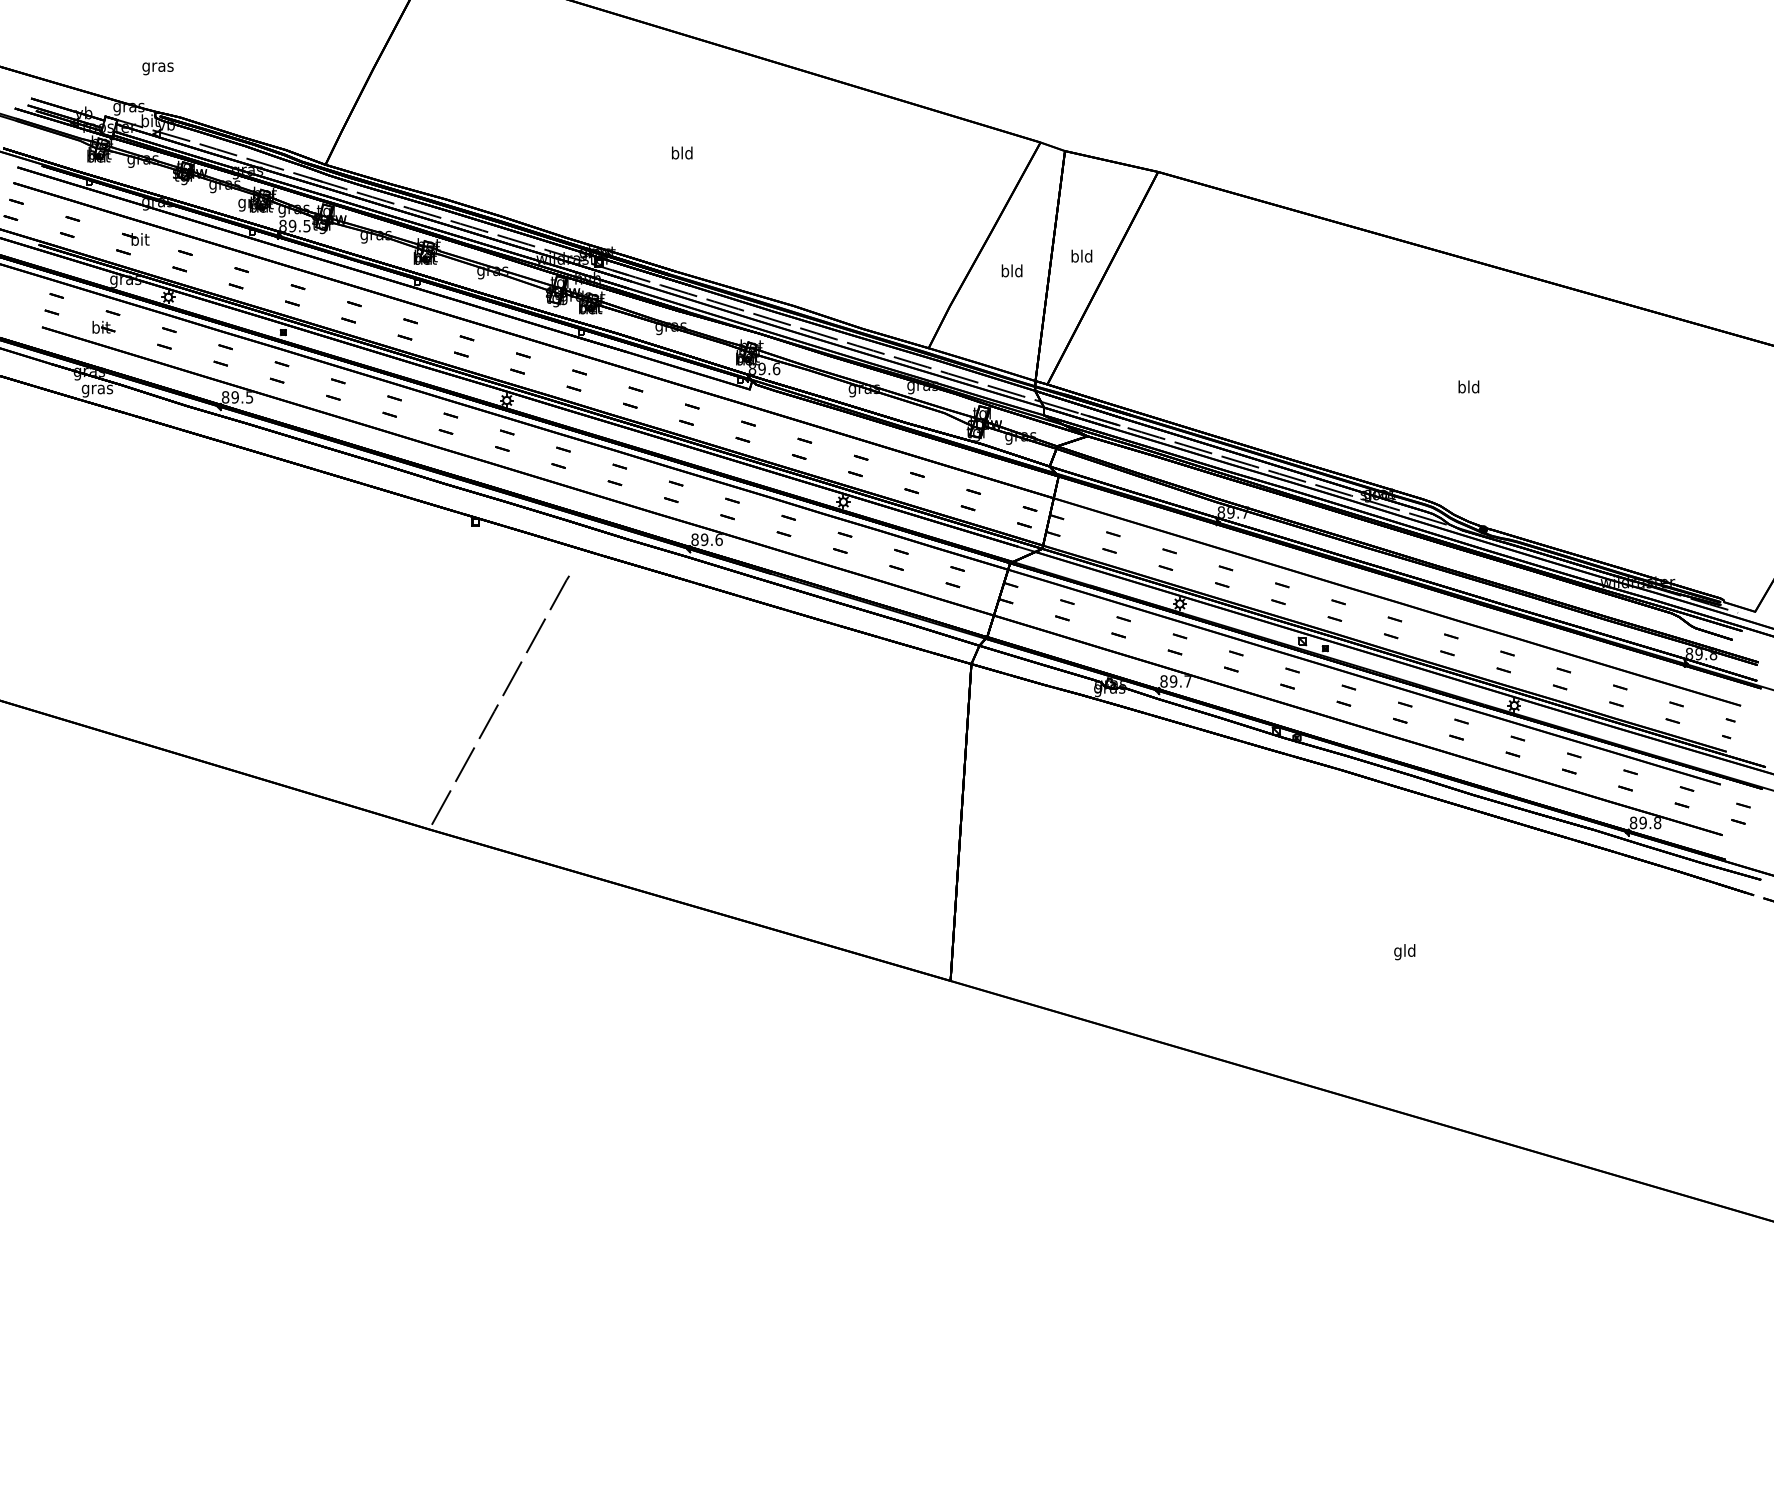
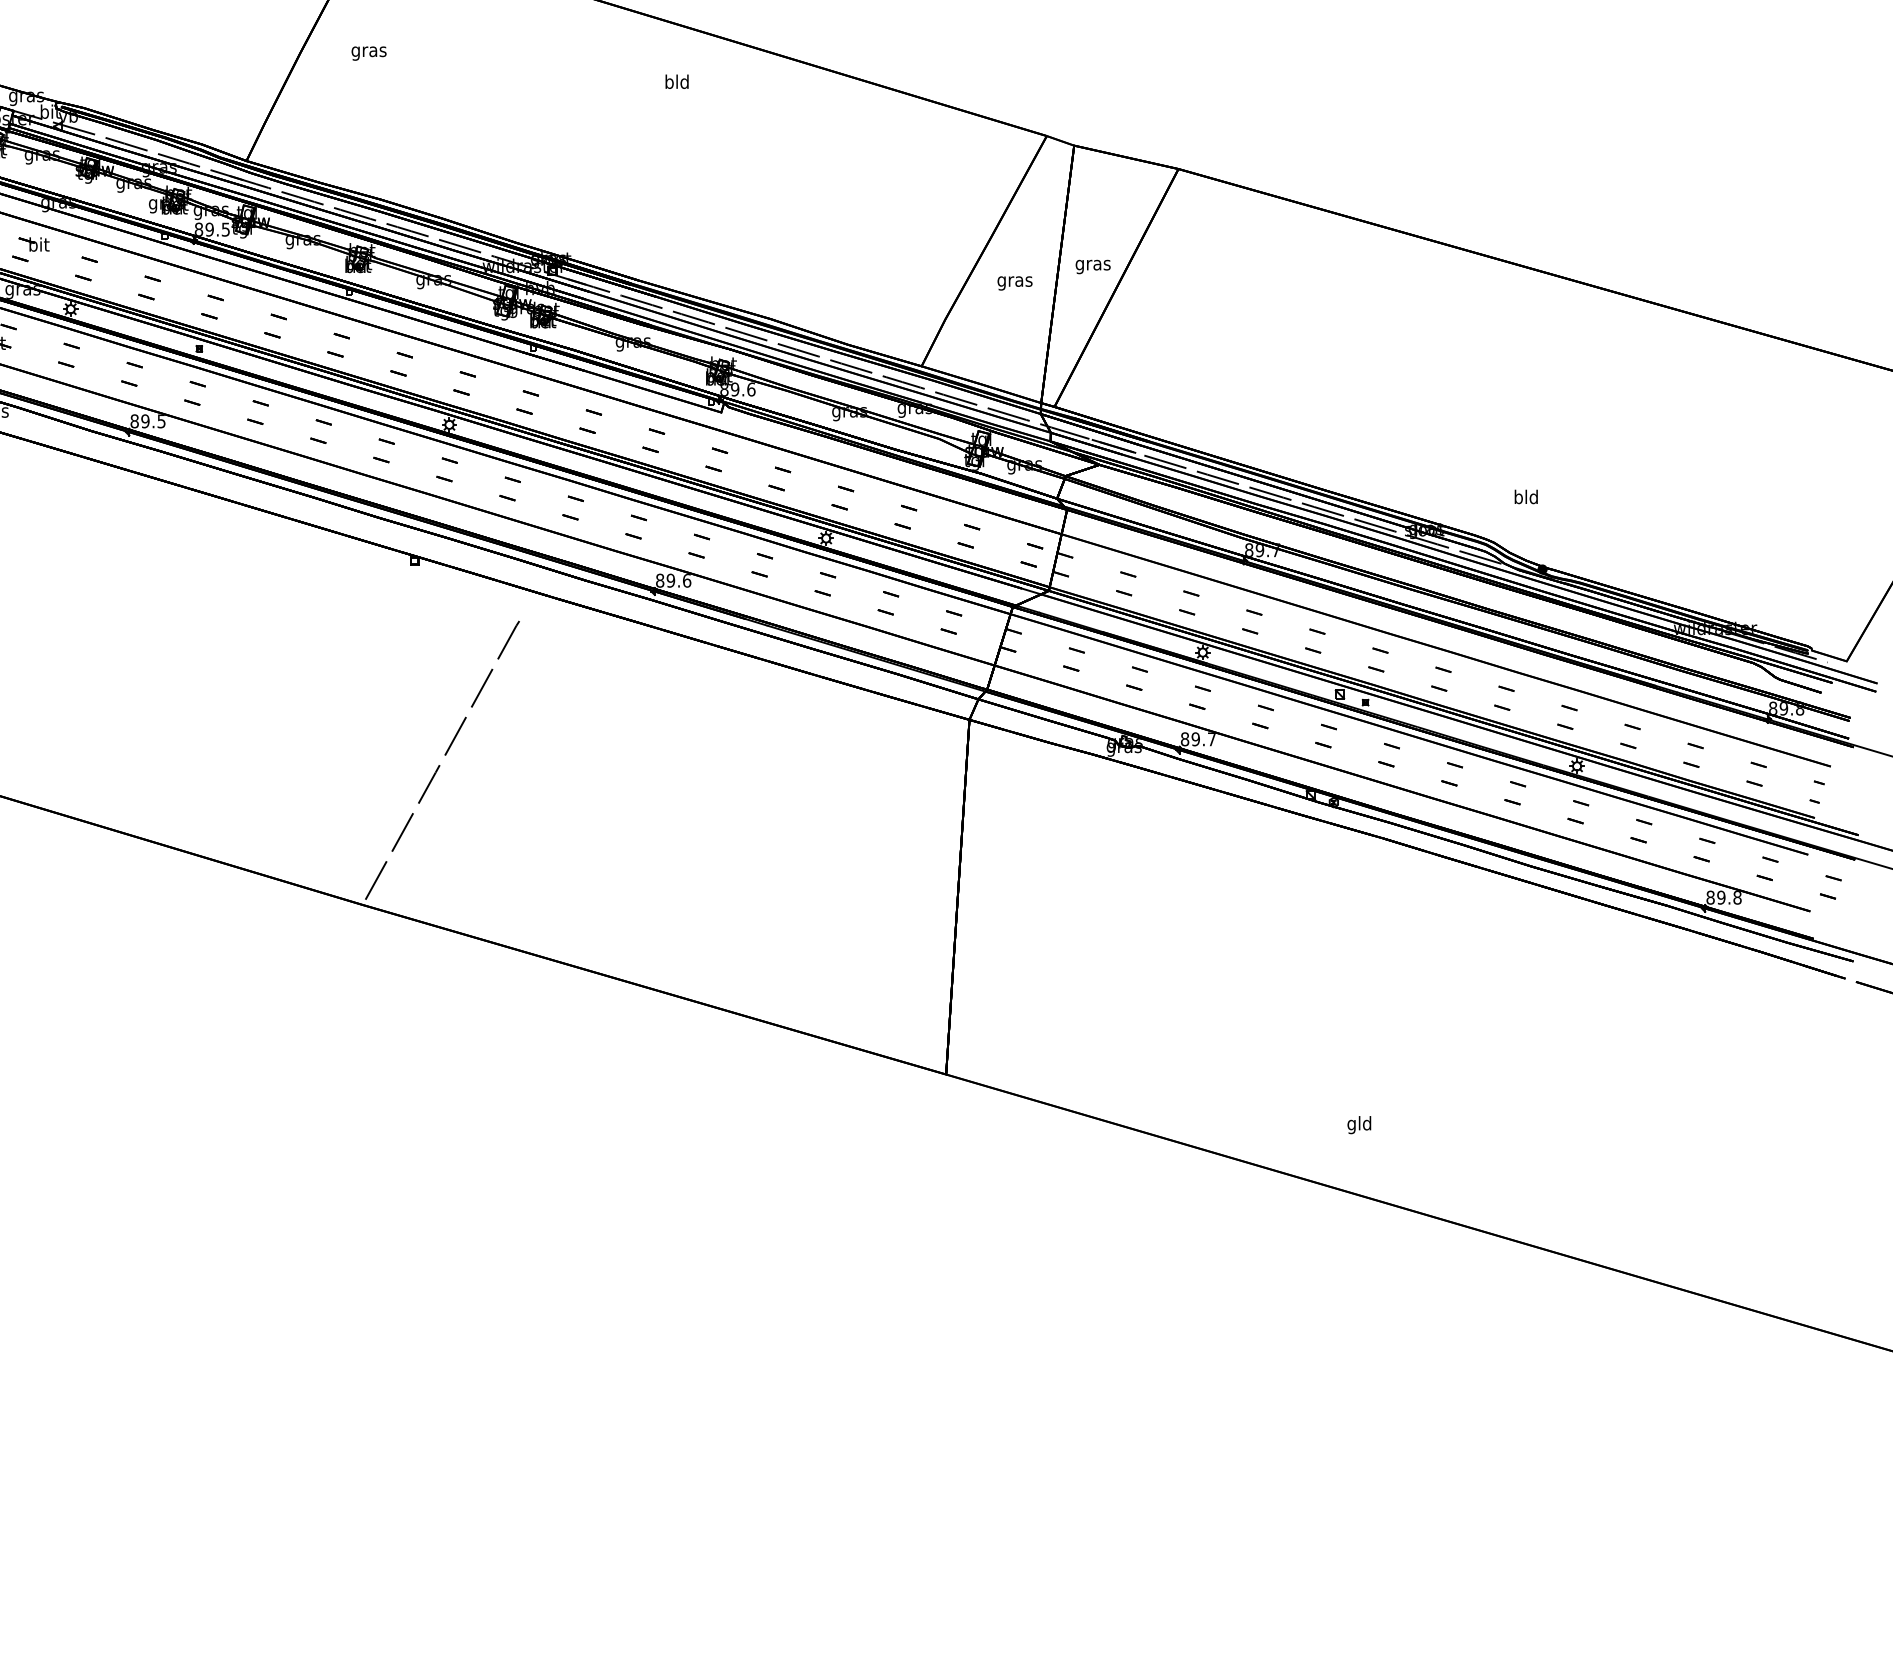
text: (157, 68) -> (368, 53), moved
text: (682, 152) -> (677, 81), moved
text: (1081, 257) -> (1092, 264), bld -> gras
text: (1011, 272) -> (1014, 281), bld -> gras
text: (1468, 386) -> (1525, 496), moved
text: (1404, 952) -> (1359, 1125), moved

